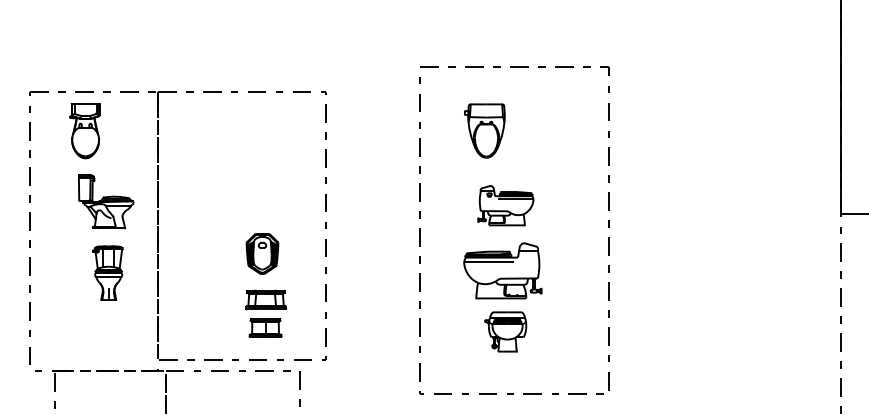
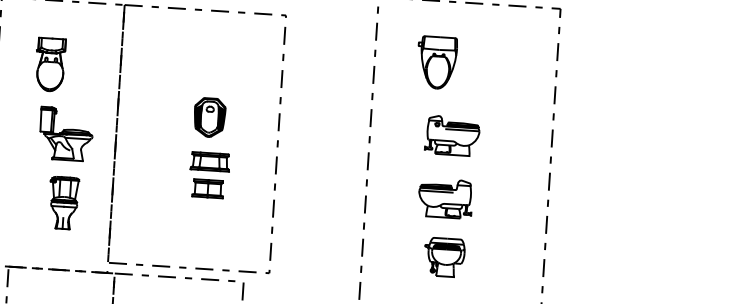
part: (101, 201) -> (61, 133), moved
part: (502, 270) -> (445, 198), size x0.71
part: (266, 285) -> (211, 148), moved

